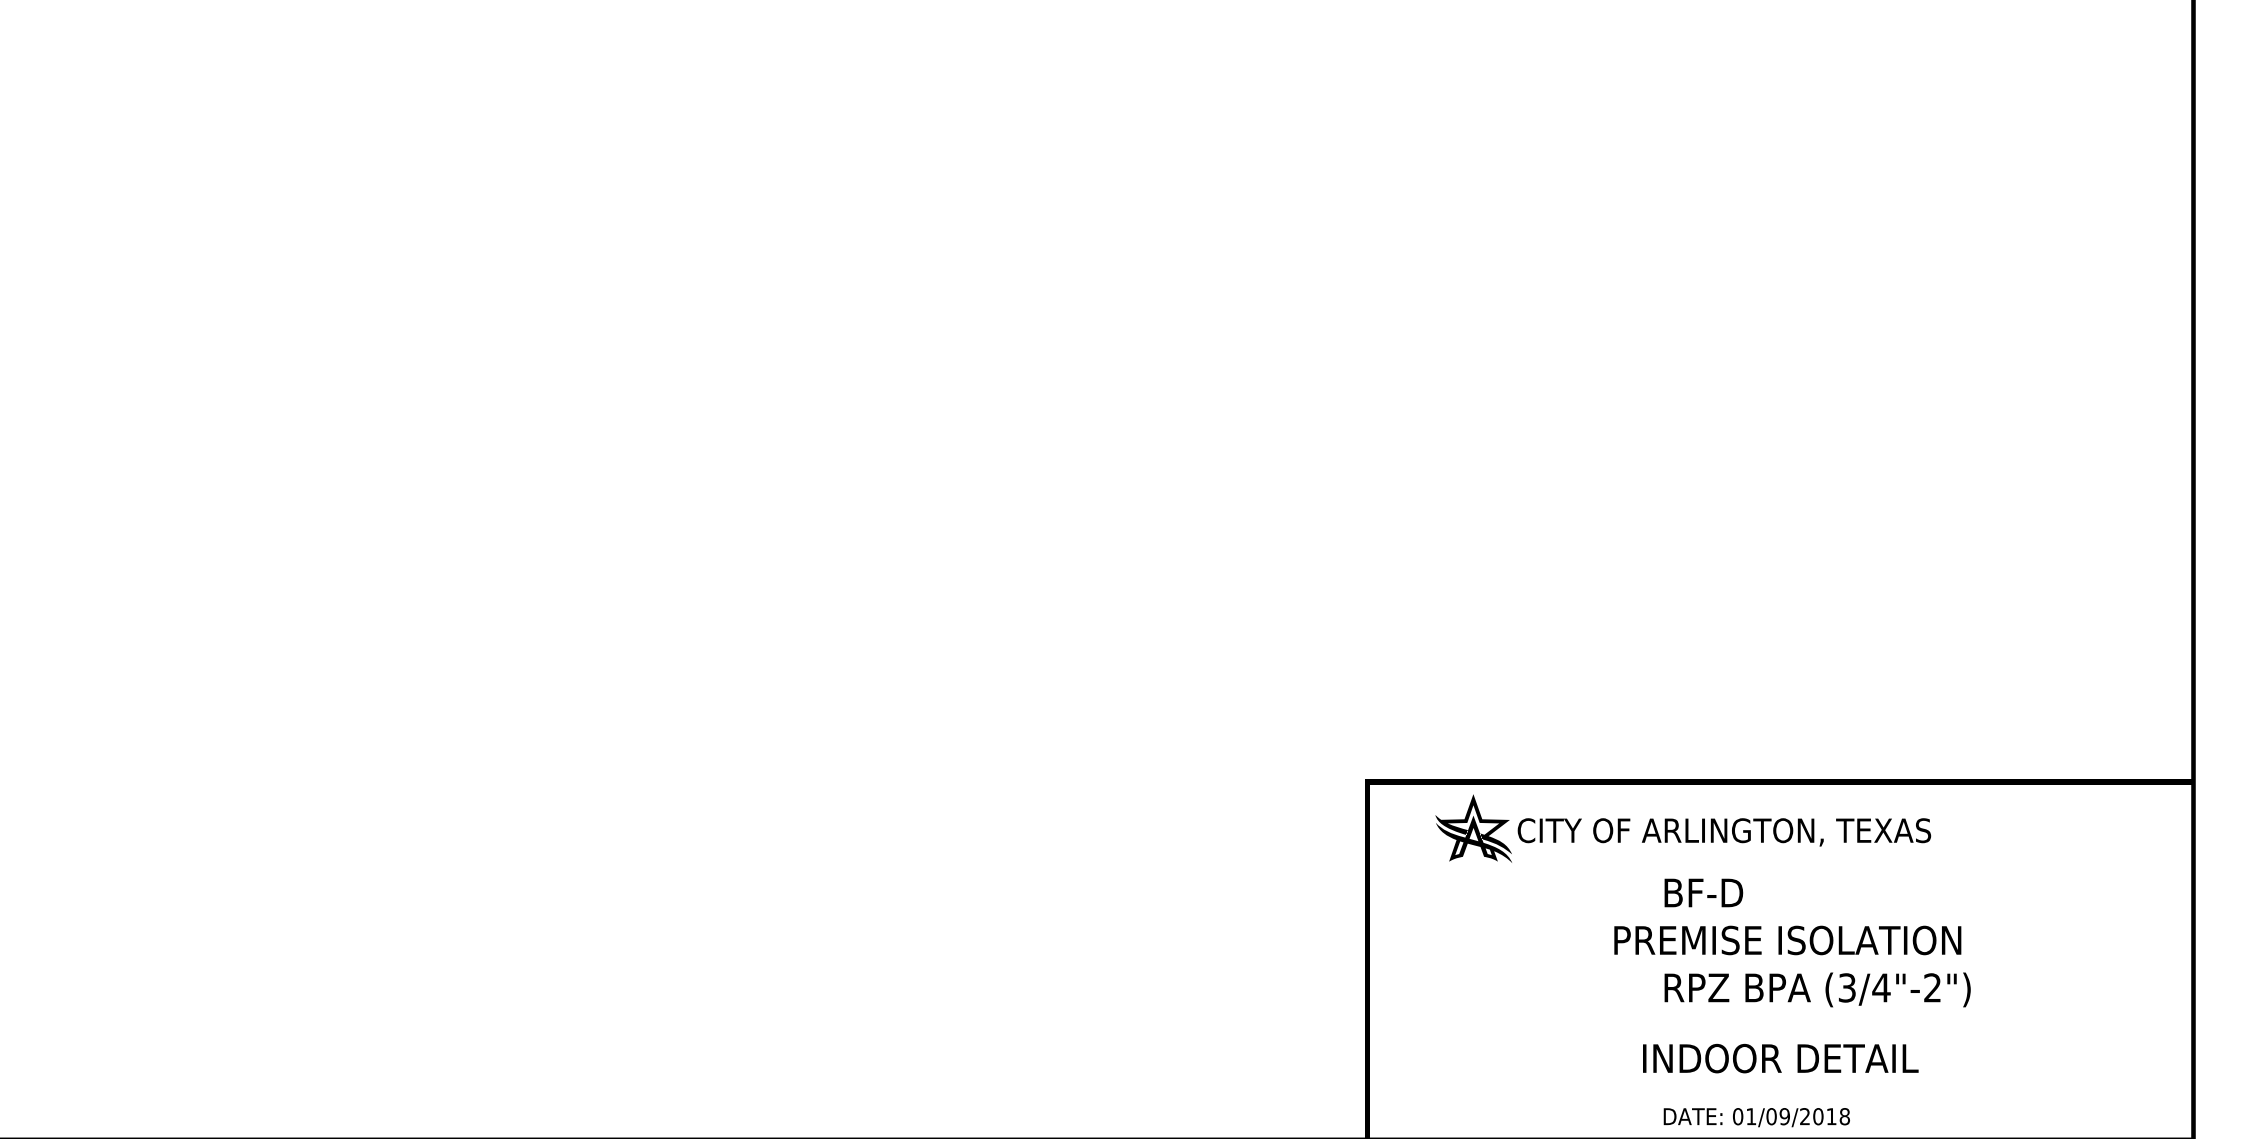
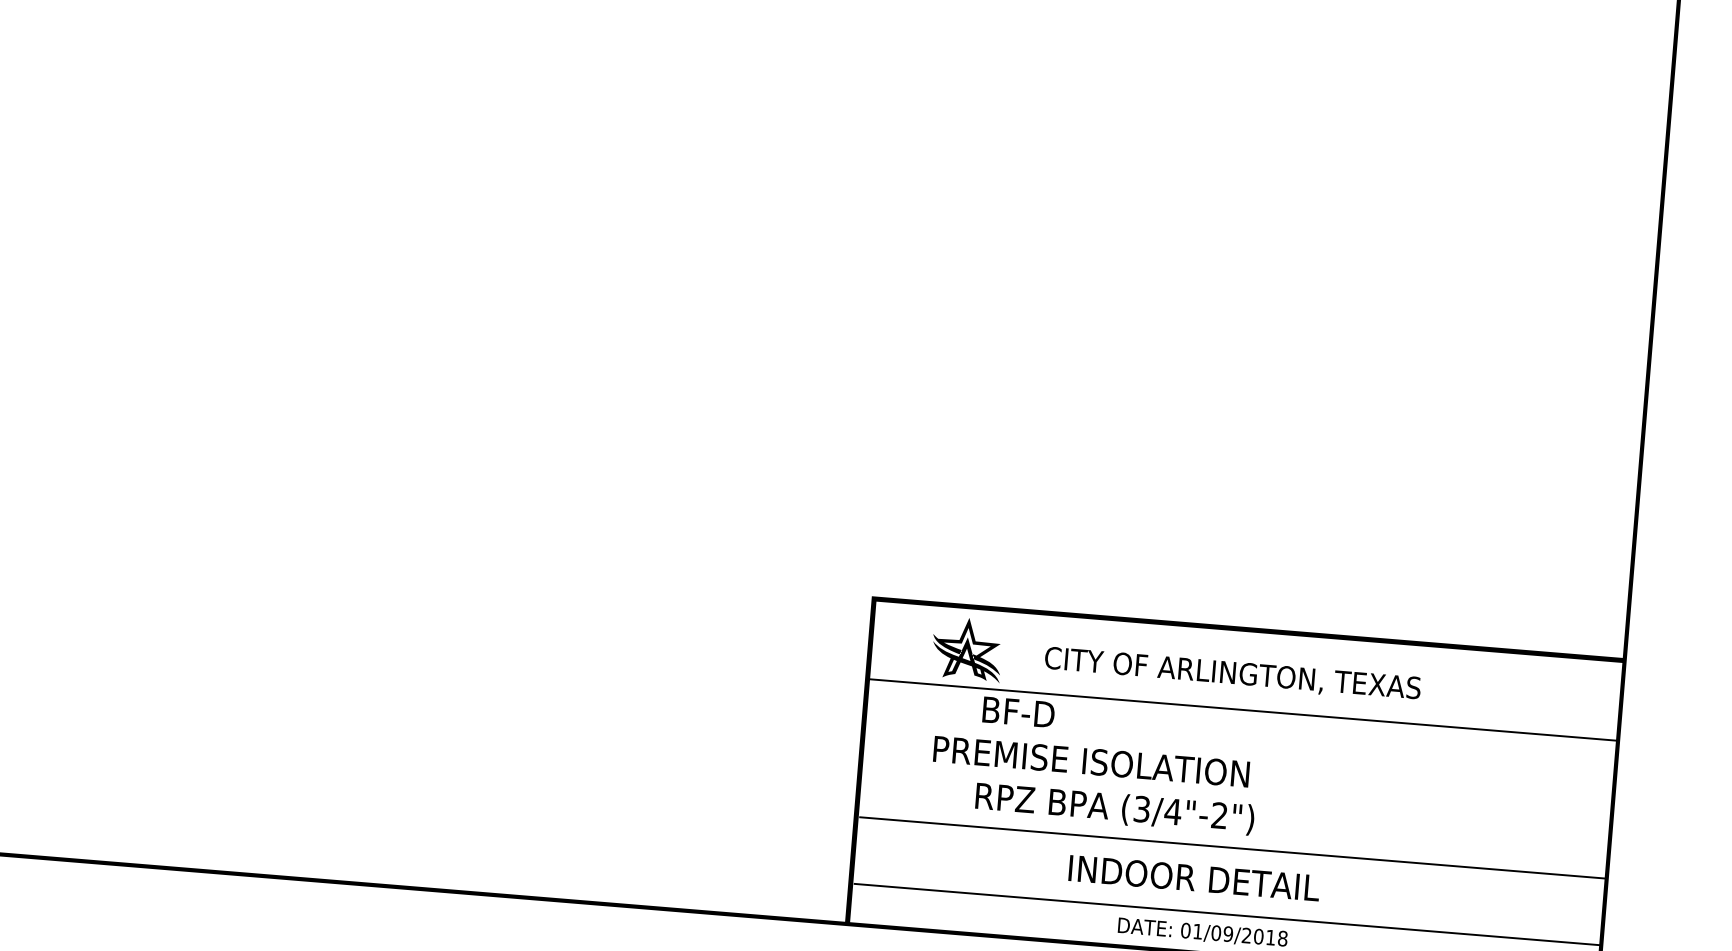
text: (1724, 832) -> (1232, 674), moved
line: (1780, 870) -> (1242, 710), added
text: (1792, 942) -> (1095, 763), moved
line: (1782, 1021) -> (1233, 847), added
text: (1780, 1058) -> (1194, 878), moved
line: (1782, 1095) -> (1227, 914), added

